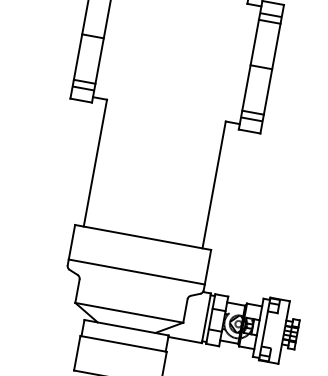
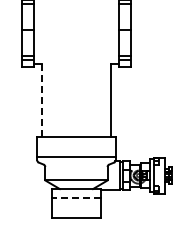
line: (95, 163) -> (42, 100), solid -> dashed
line: (123, 344) -> (76, 198), solid -> dashed

